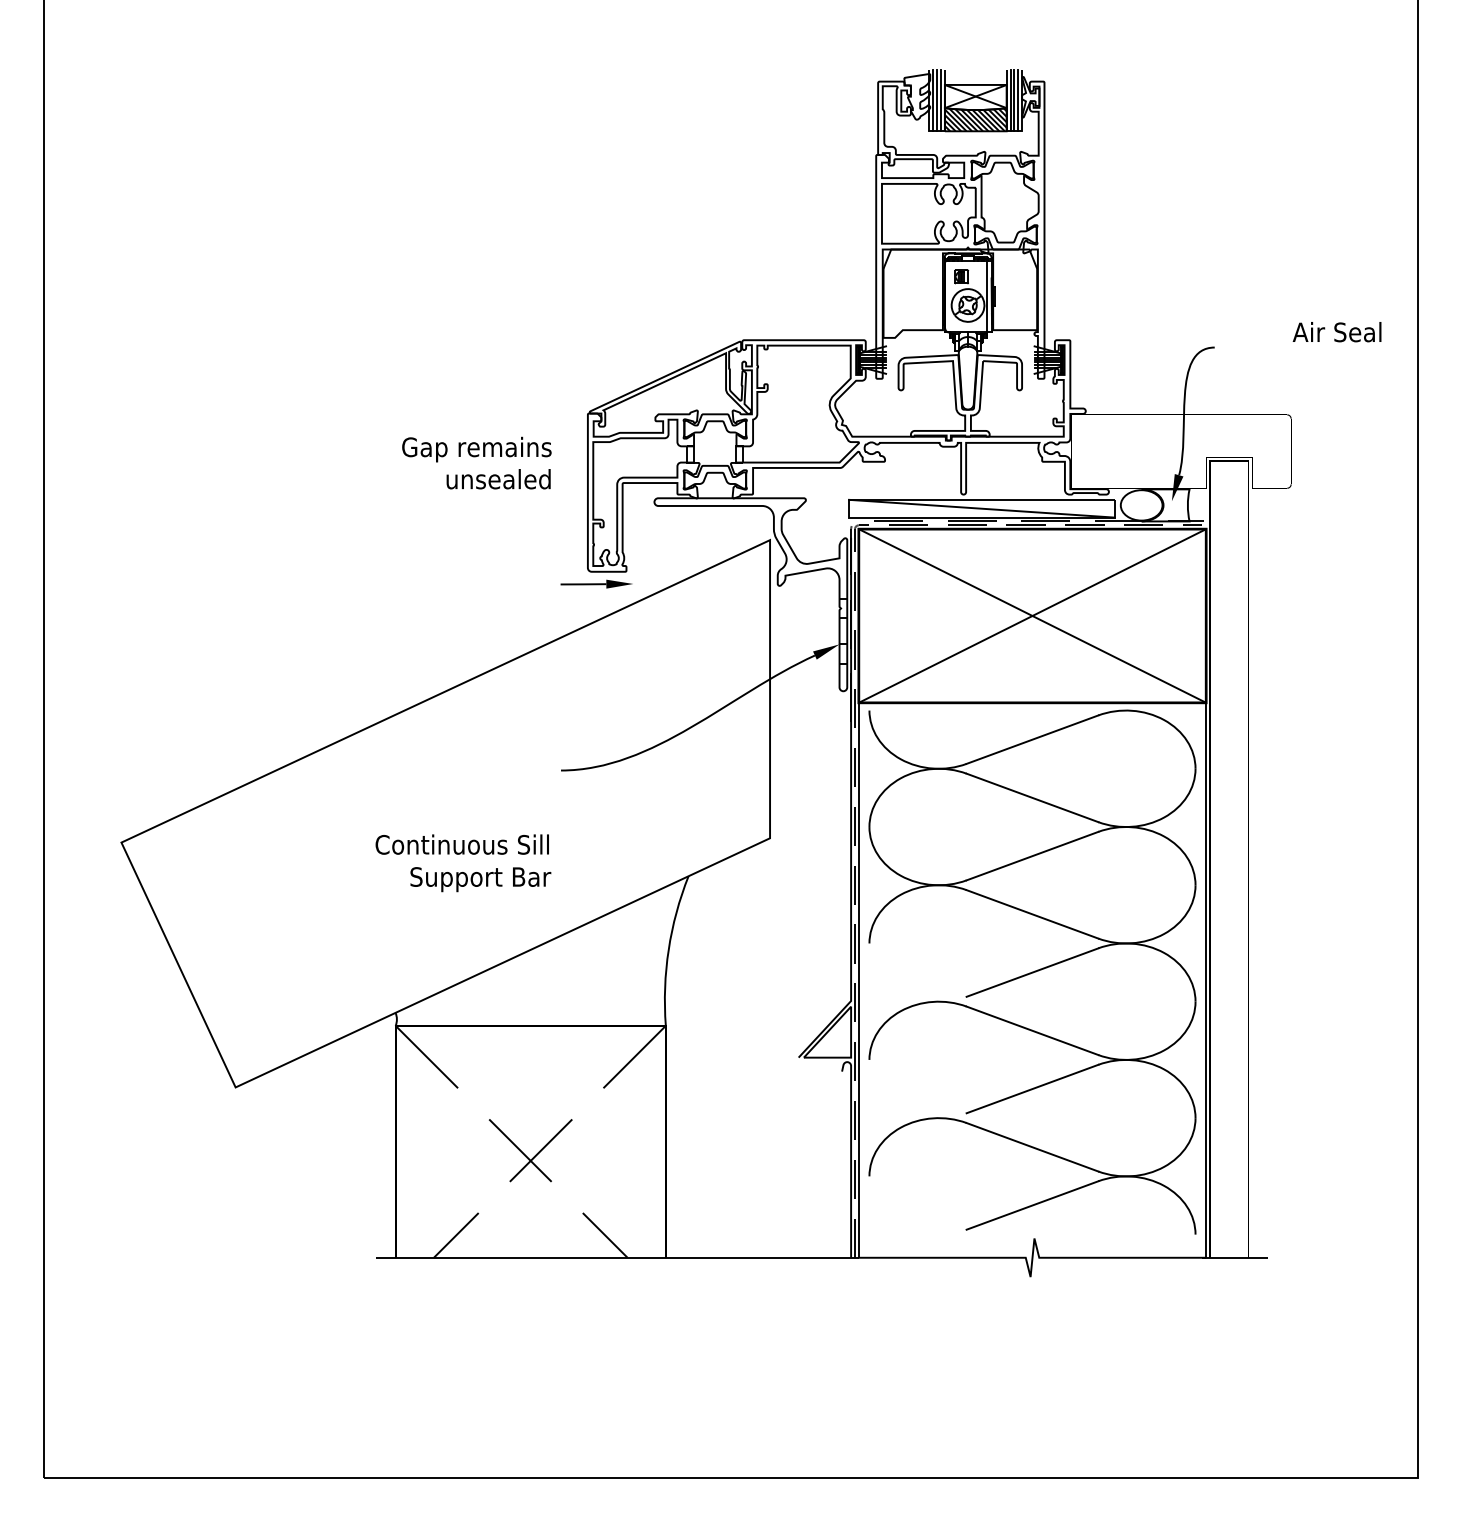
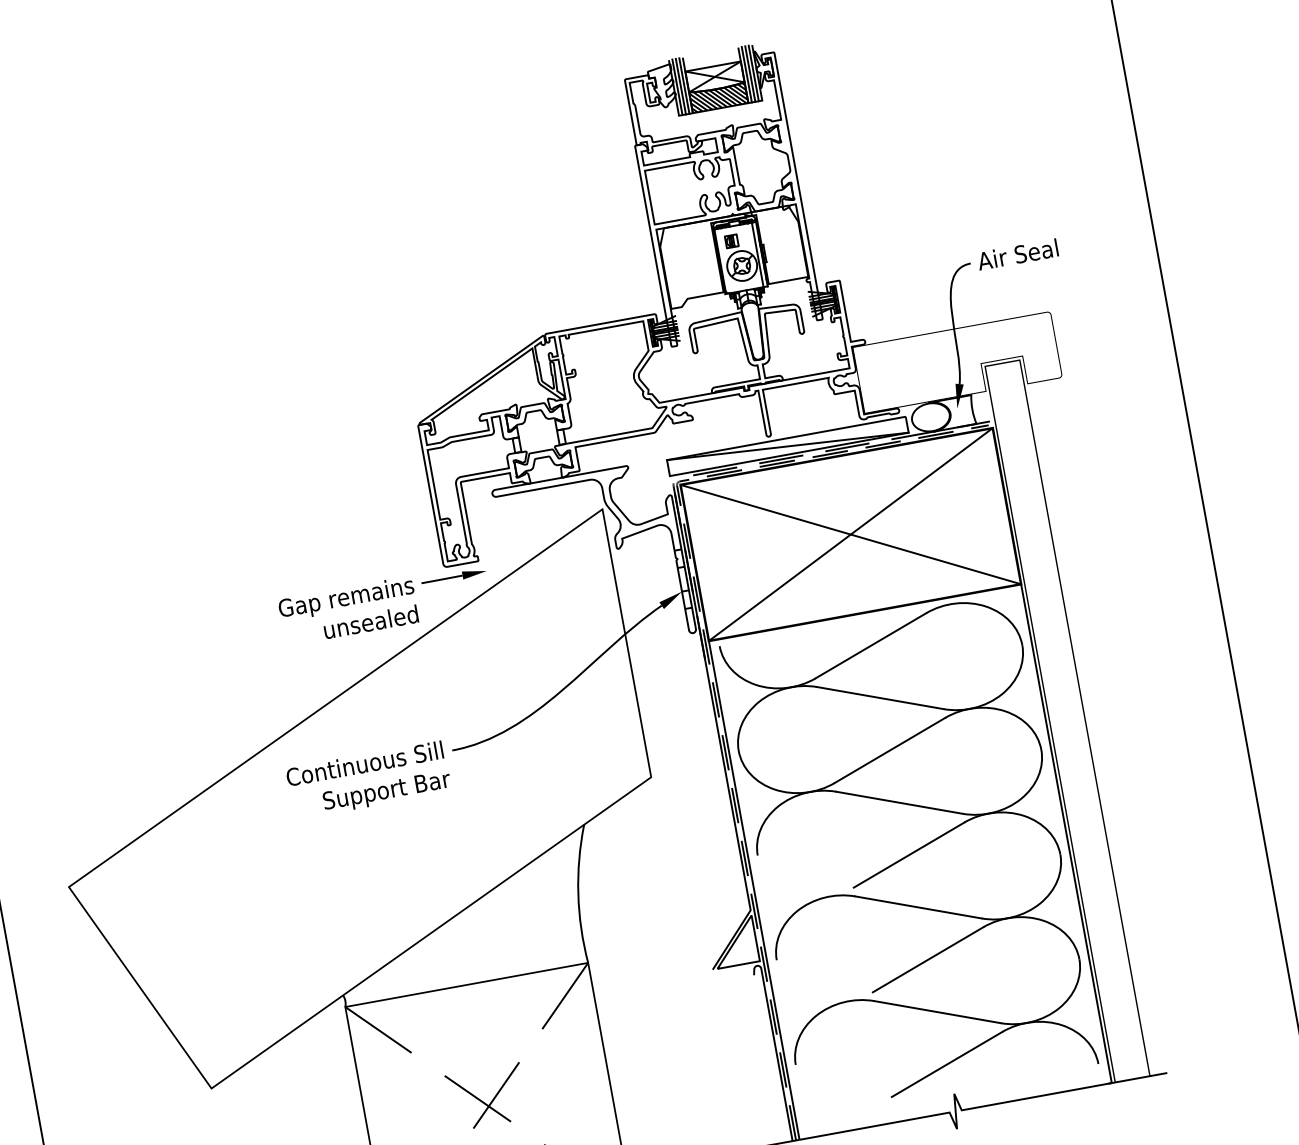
text: (1336, 332) -> (1017, 255), moved
text: (476, 462) -> (348, 610), moved
text: (463, 863) -> (369, 780), moved

